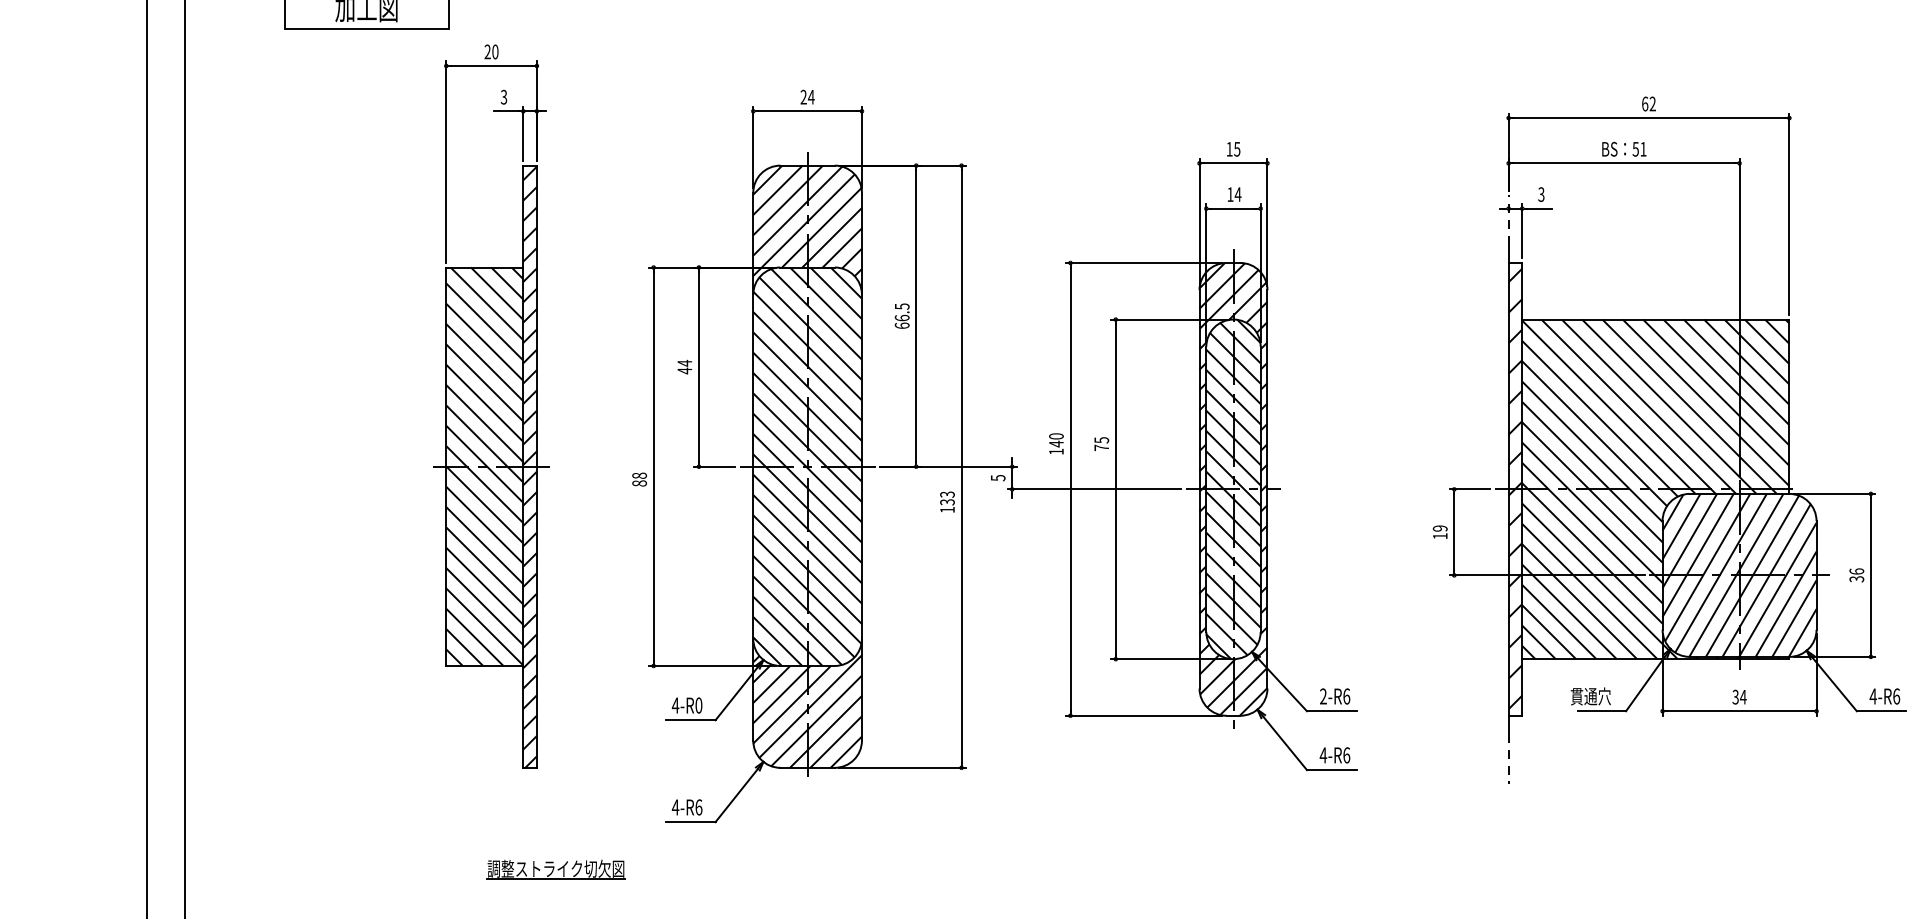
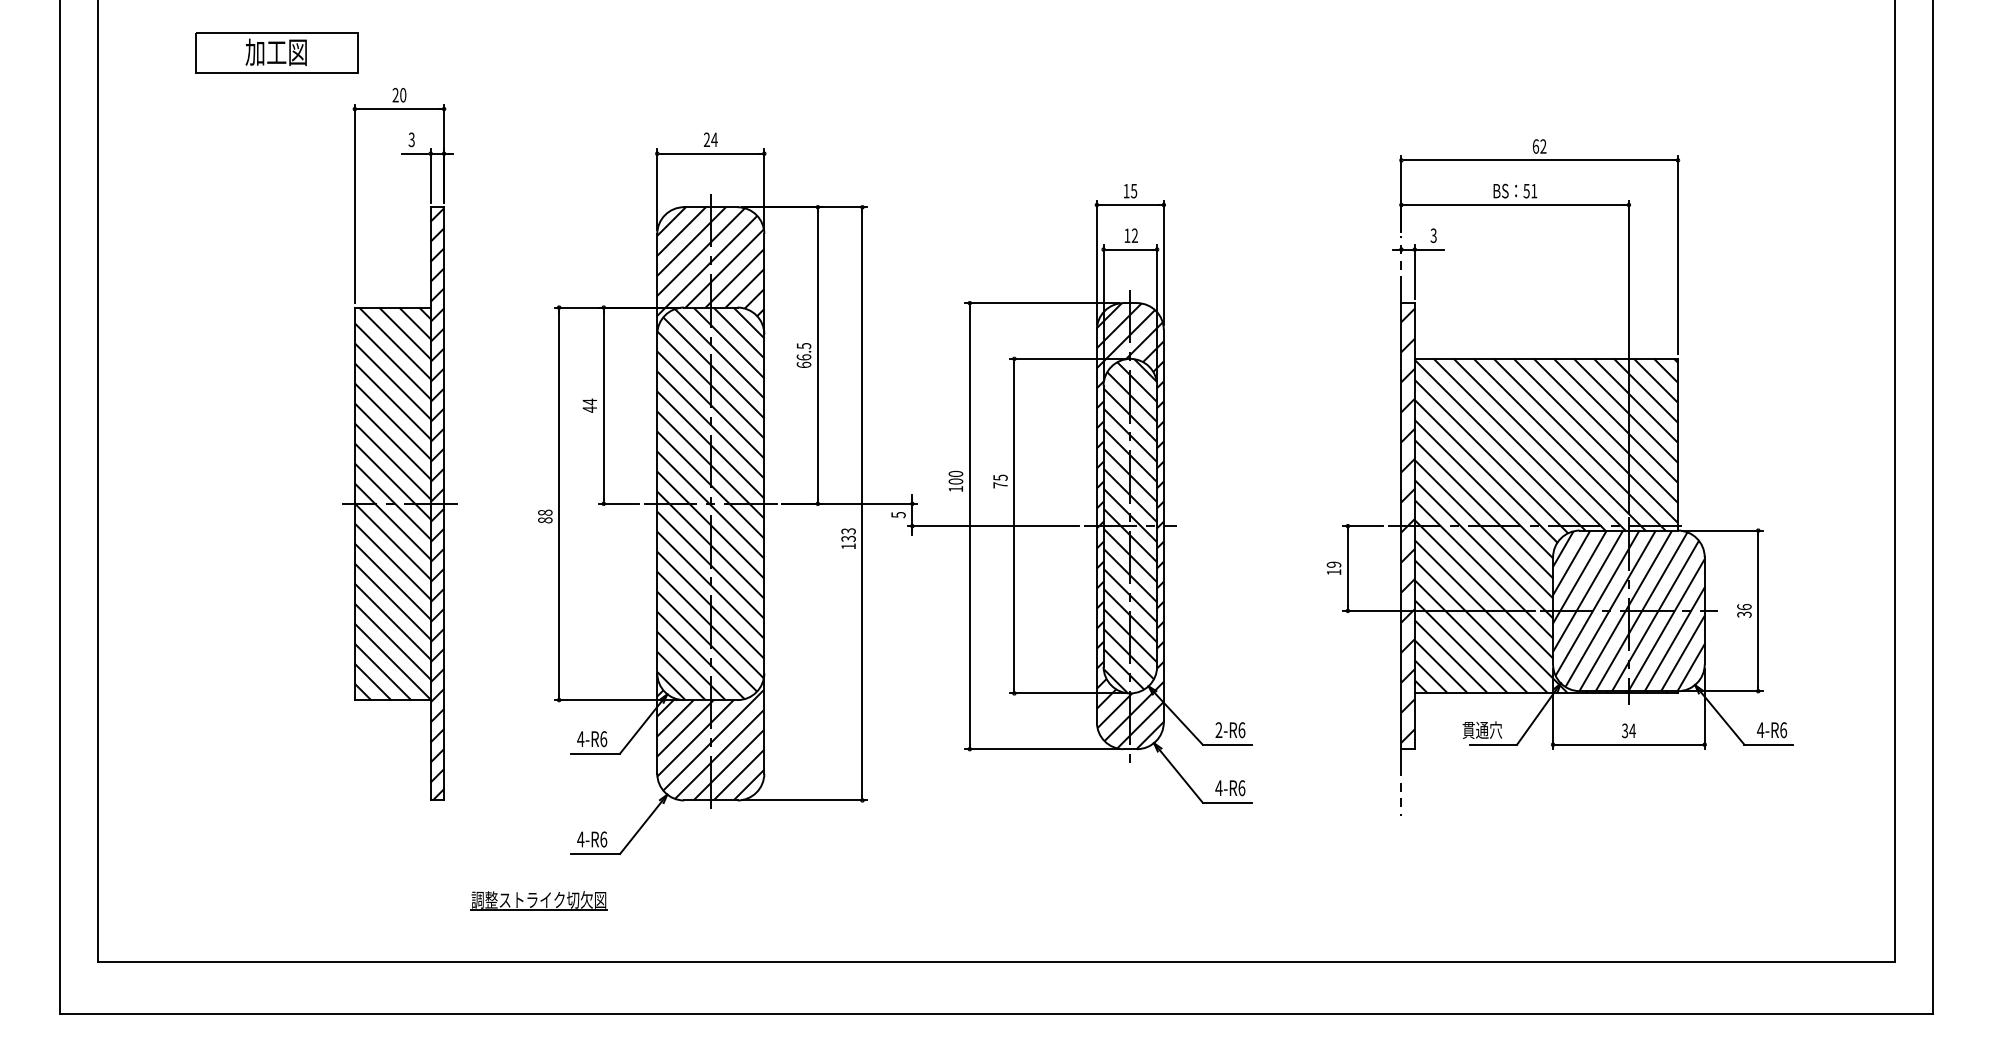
text: (1237, 194) -> (1134, 235), 14 -> 12
text: (1055, 444) -> (955, 481), 140 -> 100
text: (698, 704) -> (603, 738), 4-R0 -> 4-R6
part: (555, 869) -> (538, 900), moved

